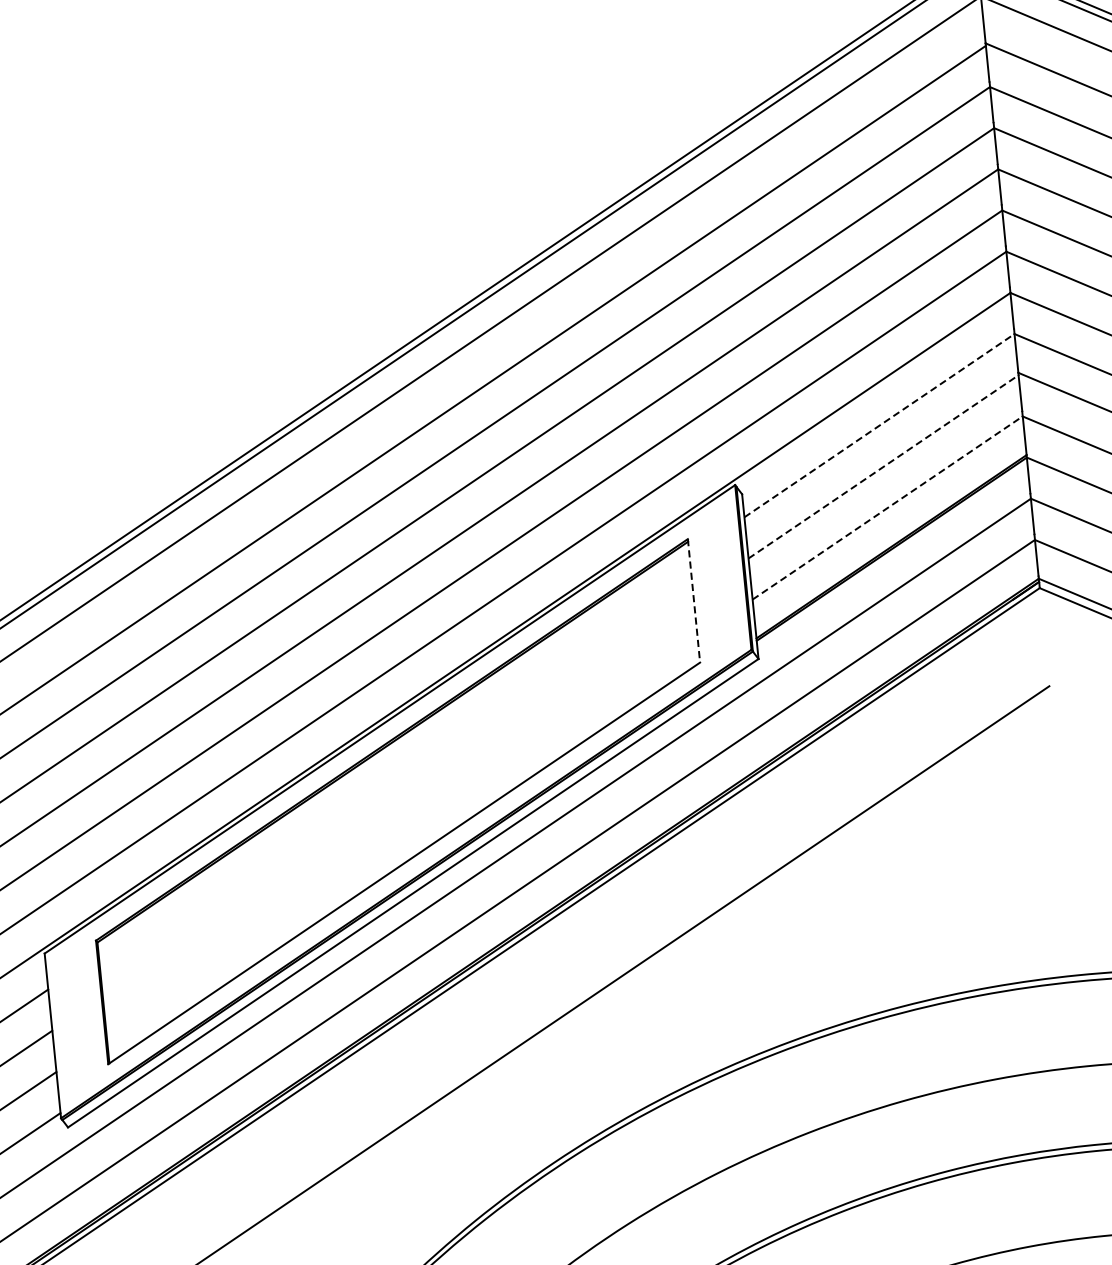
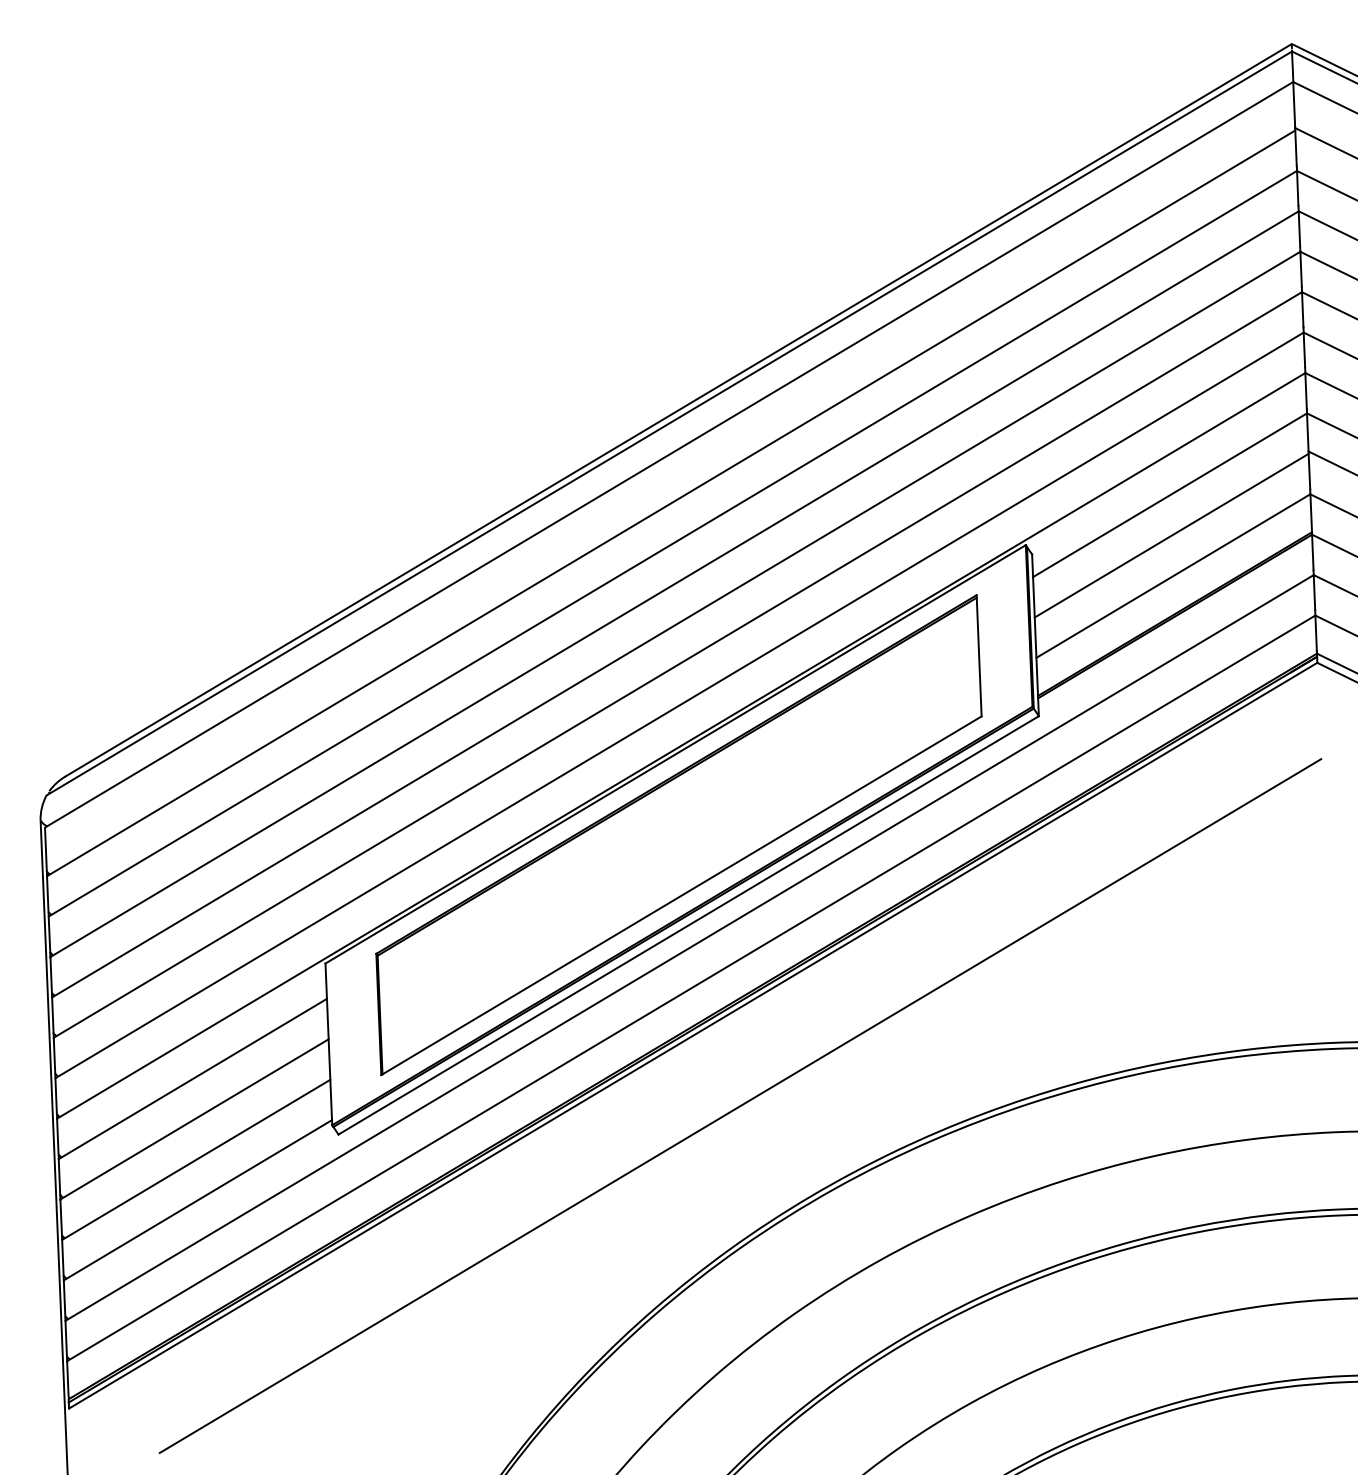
line: (879, 425) -> (1170, 495), dashed -> solid
line: (883, 466) -> (1171, 535), dashed -> solid
line: (887, 508) -> (1173, 576), dashed -> solid
line: (694, 600) -> (979, 655), dashed -> solid

